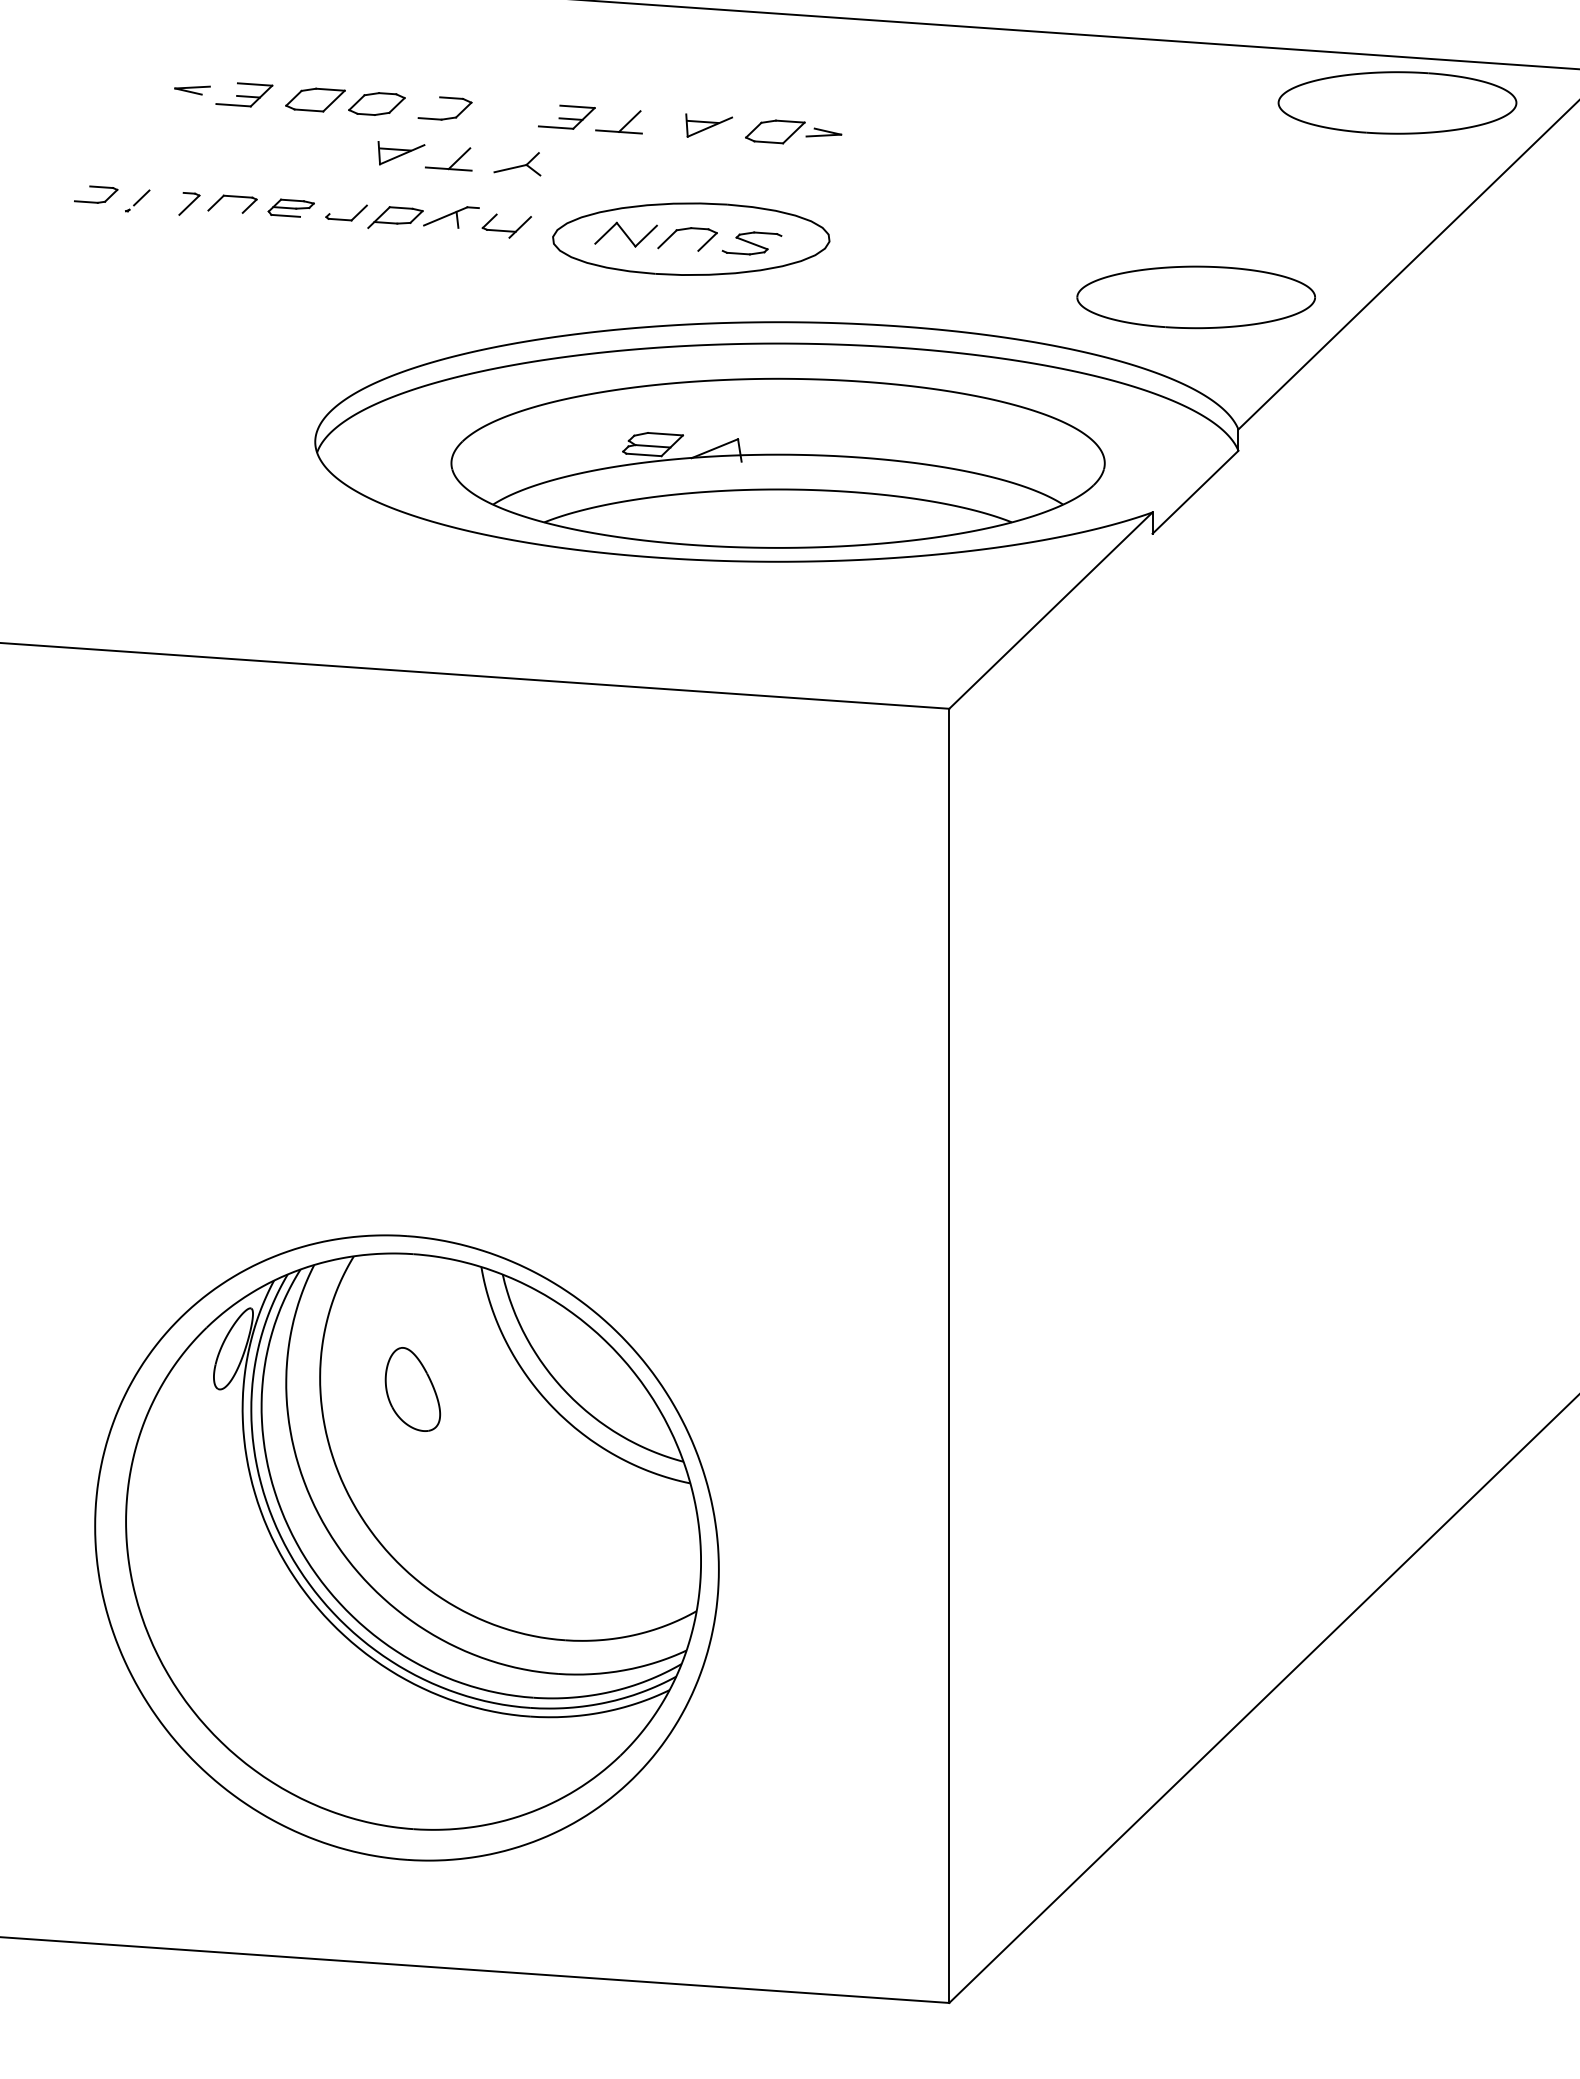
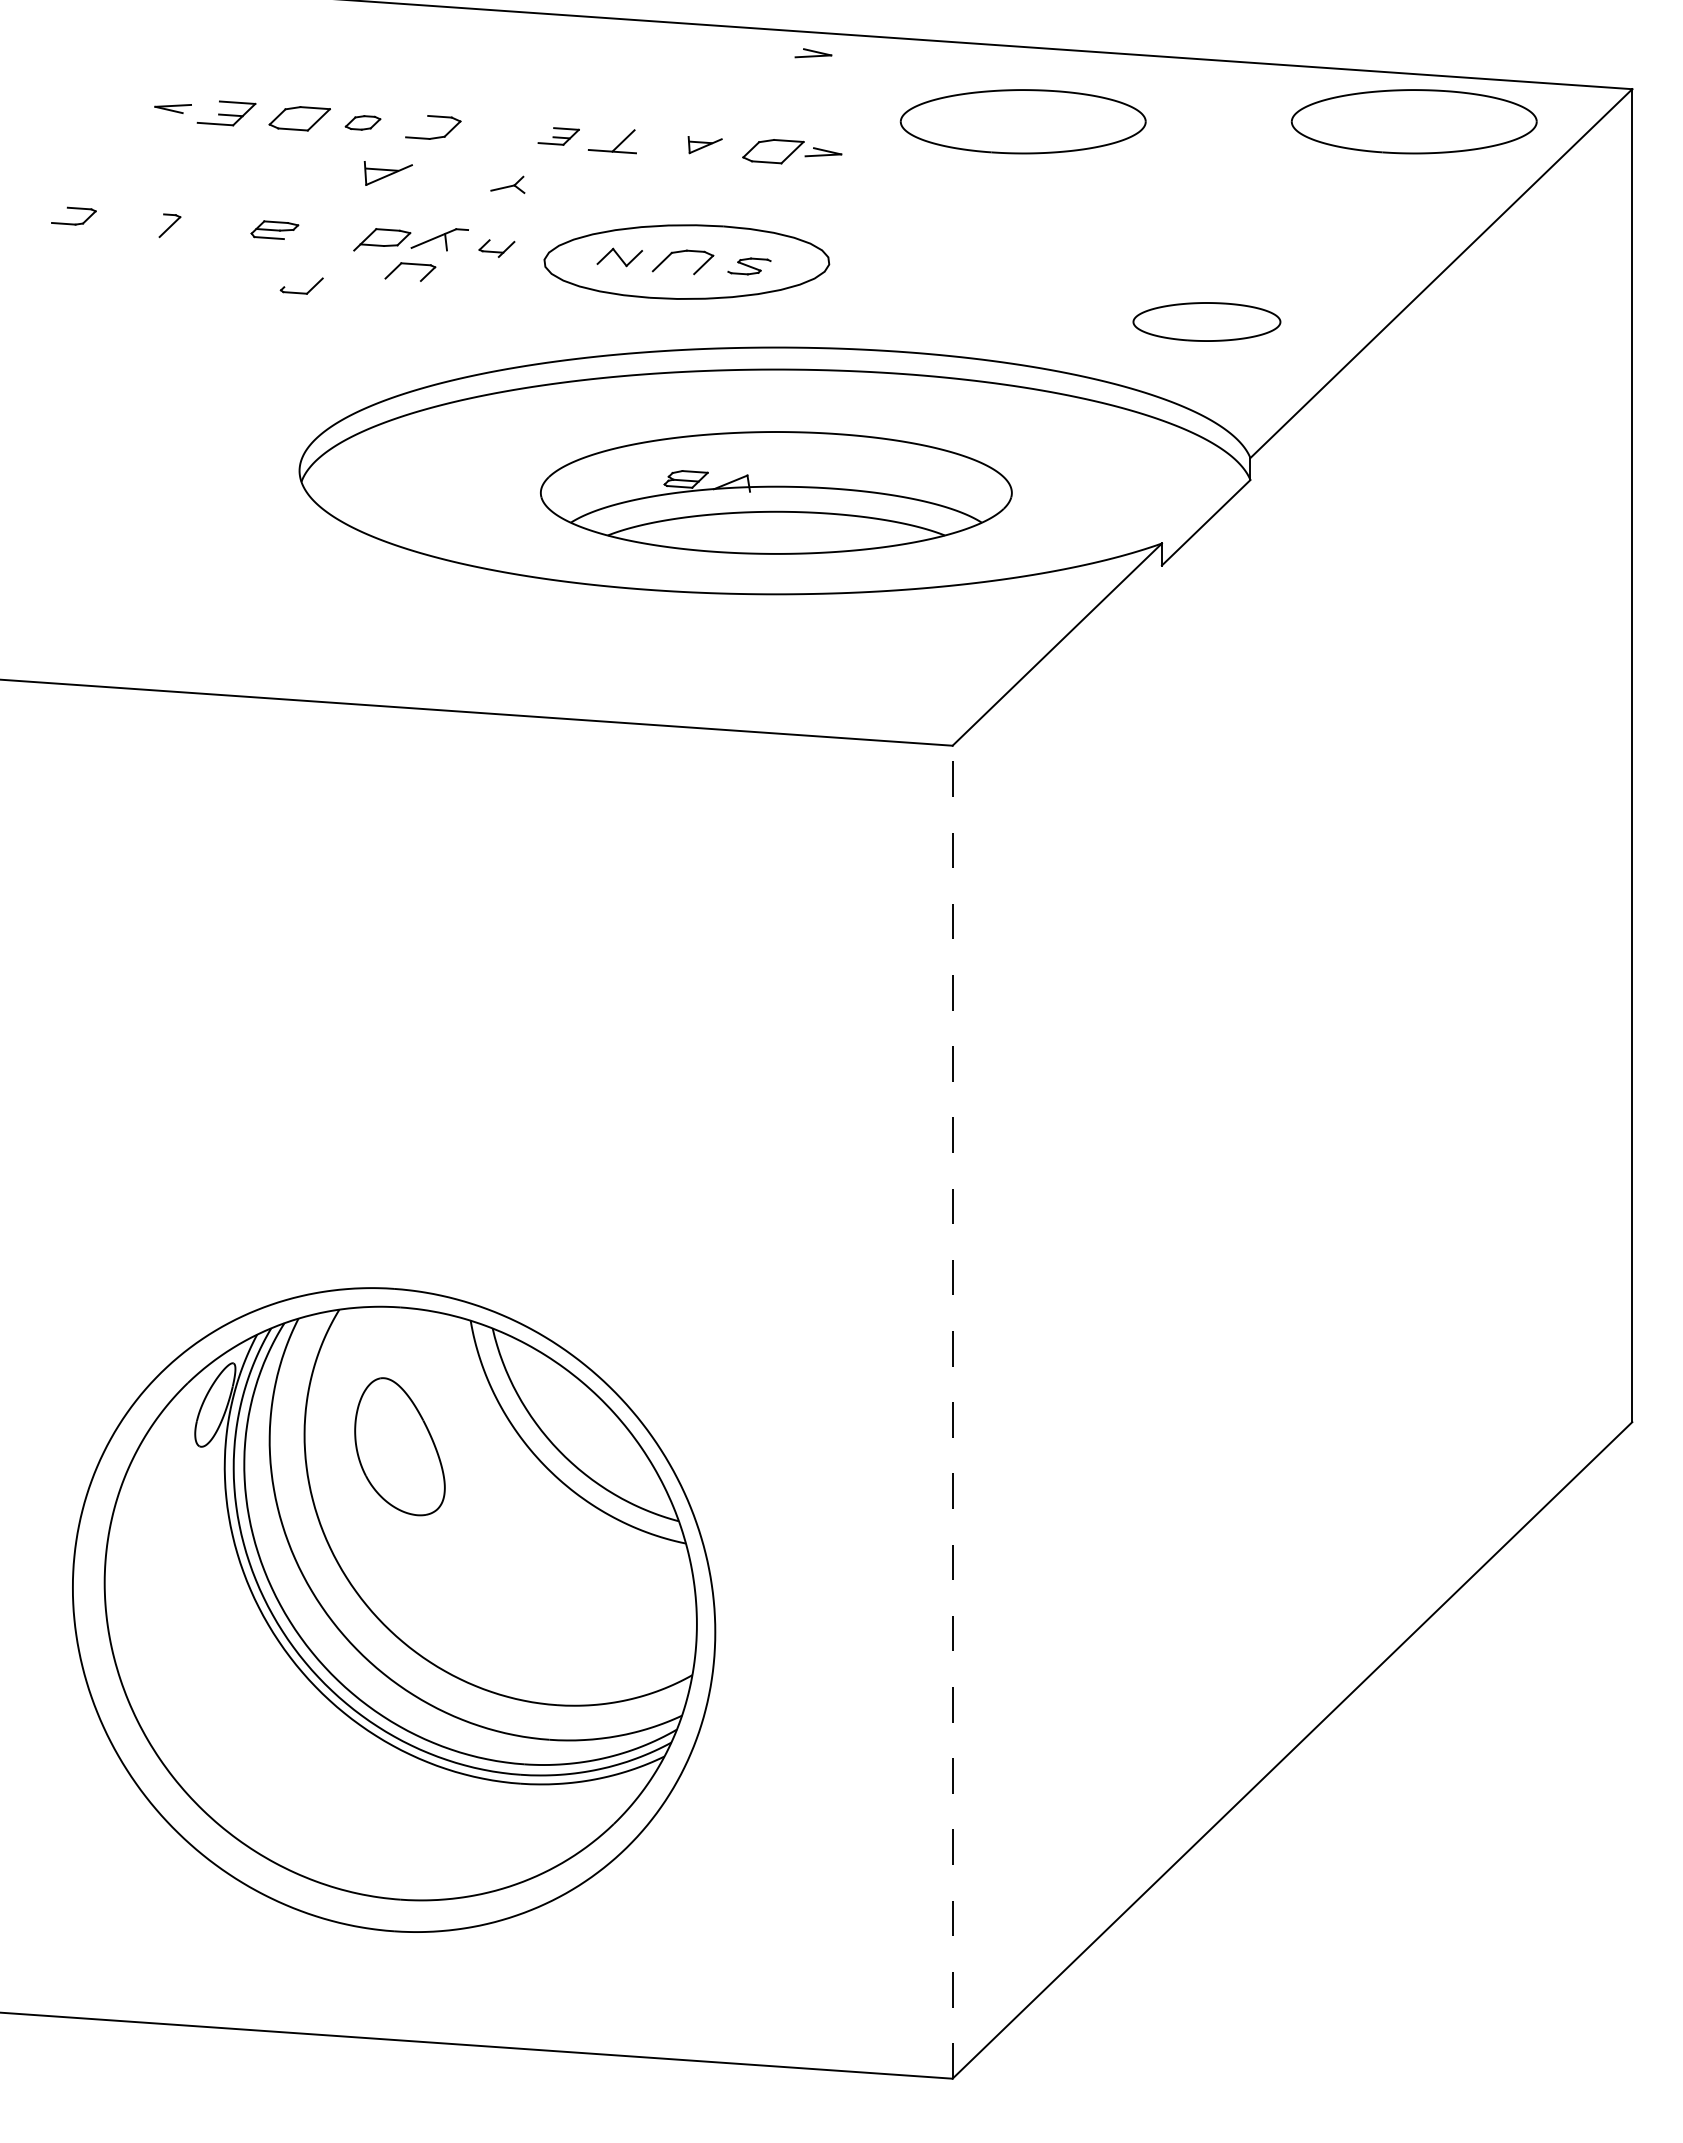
part: (814, 36) -> (813, 53), added
part: (1017, 102) -> (1022, 121), added
part: (376, 103) -> (362, 122), size x0.6
part: (566, 117) -> (558, 136), size x0.7
part: (708, 125) -> (704, 144), size x0.7
part: (453, 163) -> (441, 184), removed
part: (517, 163) -> (507, 184), size x0.7
part: (232, 196) -> (410, 264), moved
part: (137, 200) -> (116, 222), removed
part: (346, 219) -> (301, 292), moved
part: (506, 226) -> (496, 248), size x0.7
part: (625, 234) -> (619, 257), size x0.7
part: (752, 243) -> (749, 266), size x0.7
part: (1195, 296) -> (1206, 321), size x0.6
part: (778, 462) -> (776, 492), size x0.7
line: (949, 1355) -> (952, 1411), solid -> dashed
part: (413, 1389) -> (400, 1446), size x1.6

